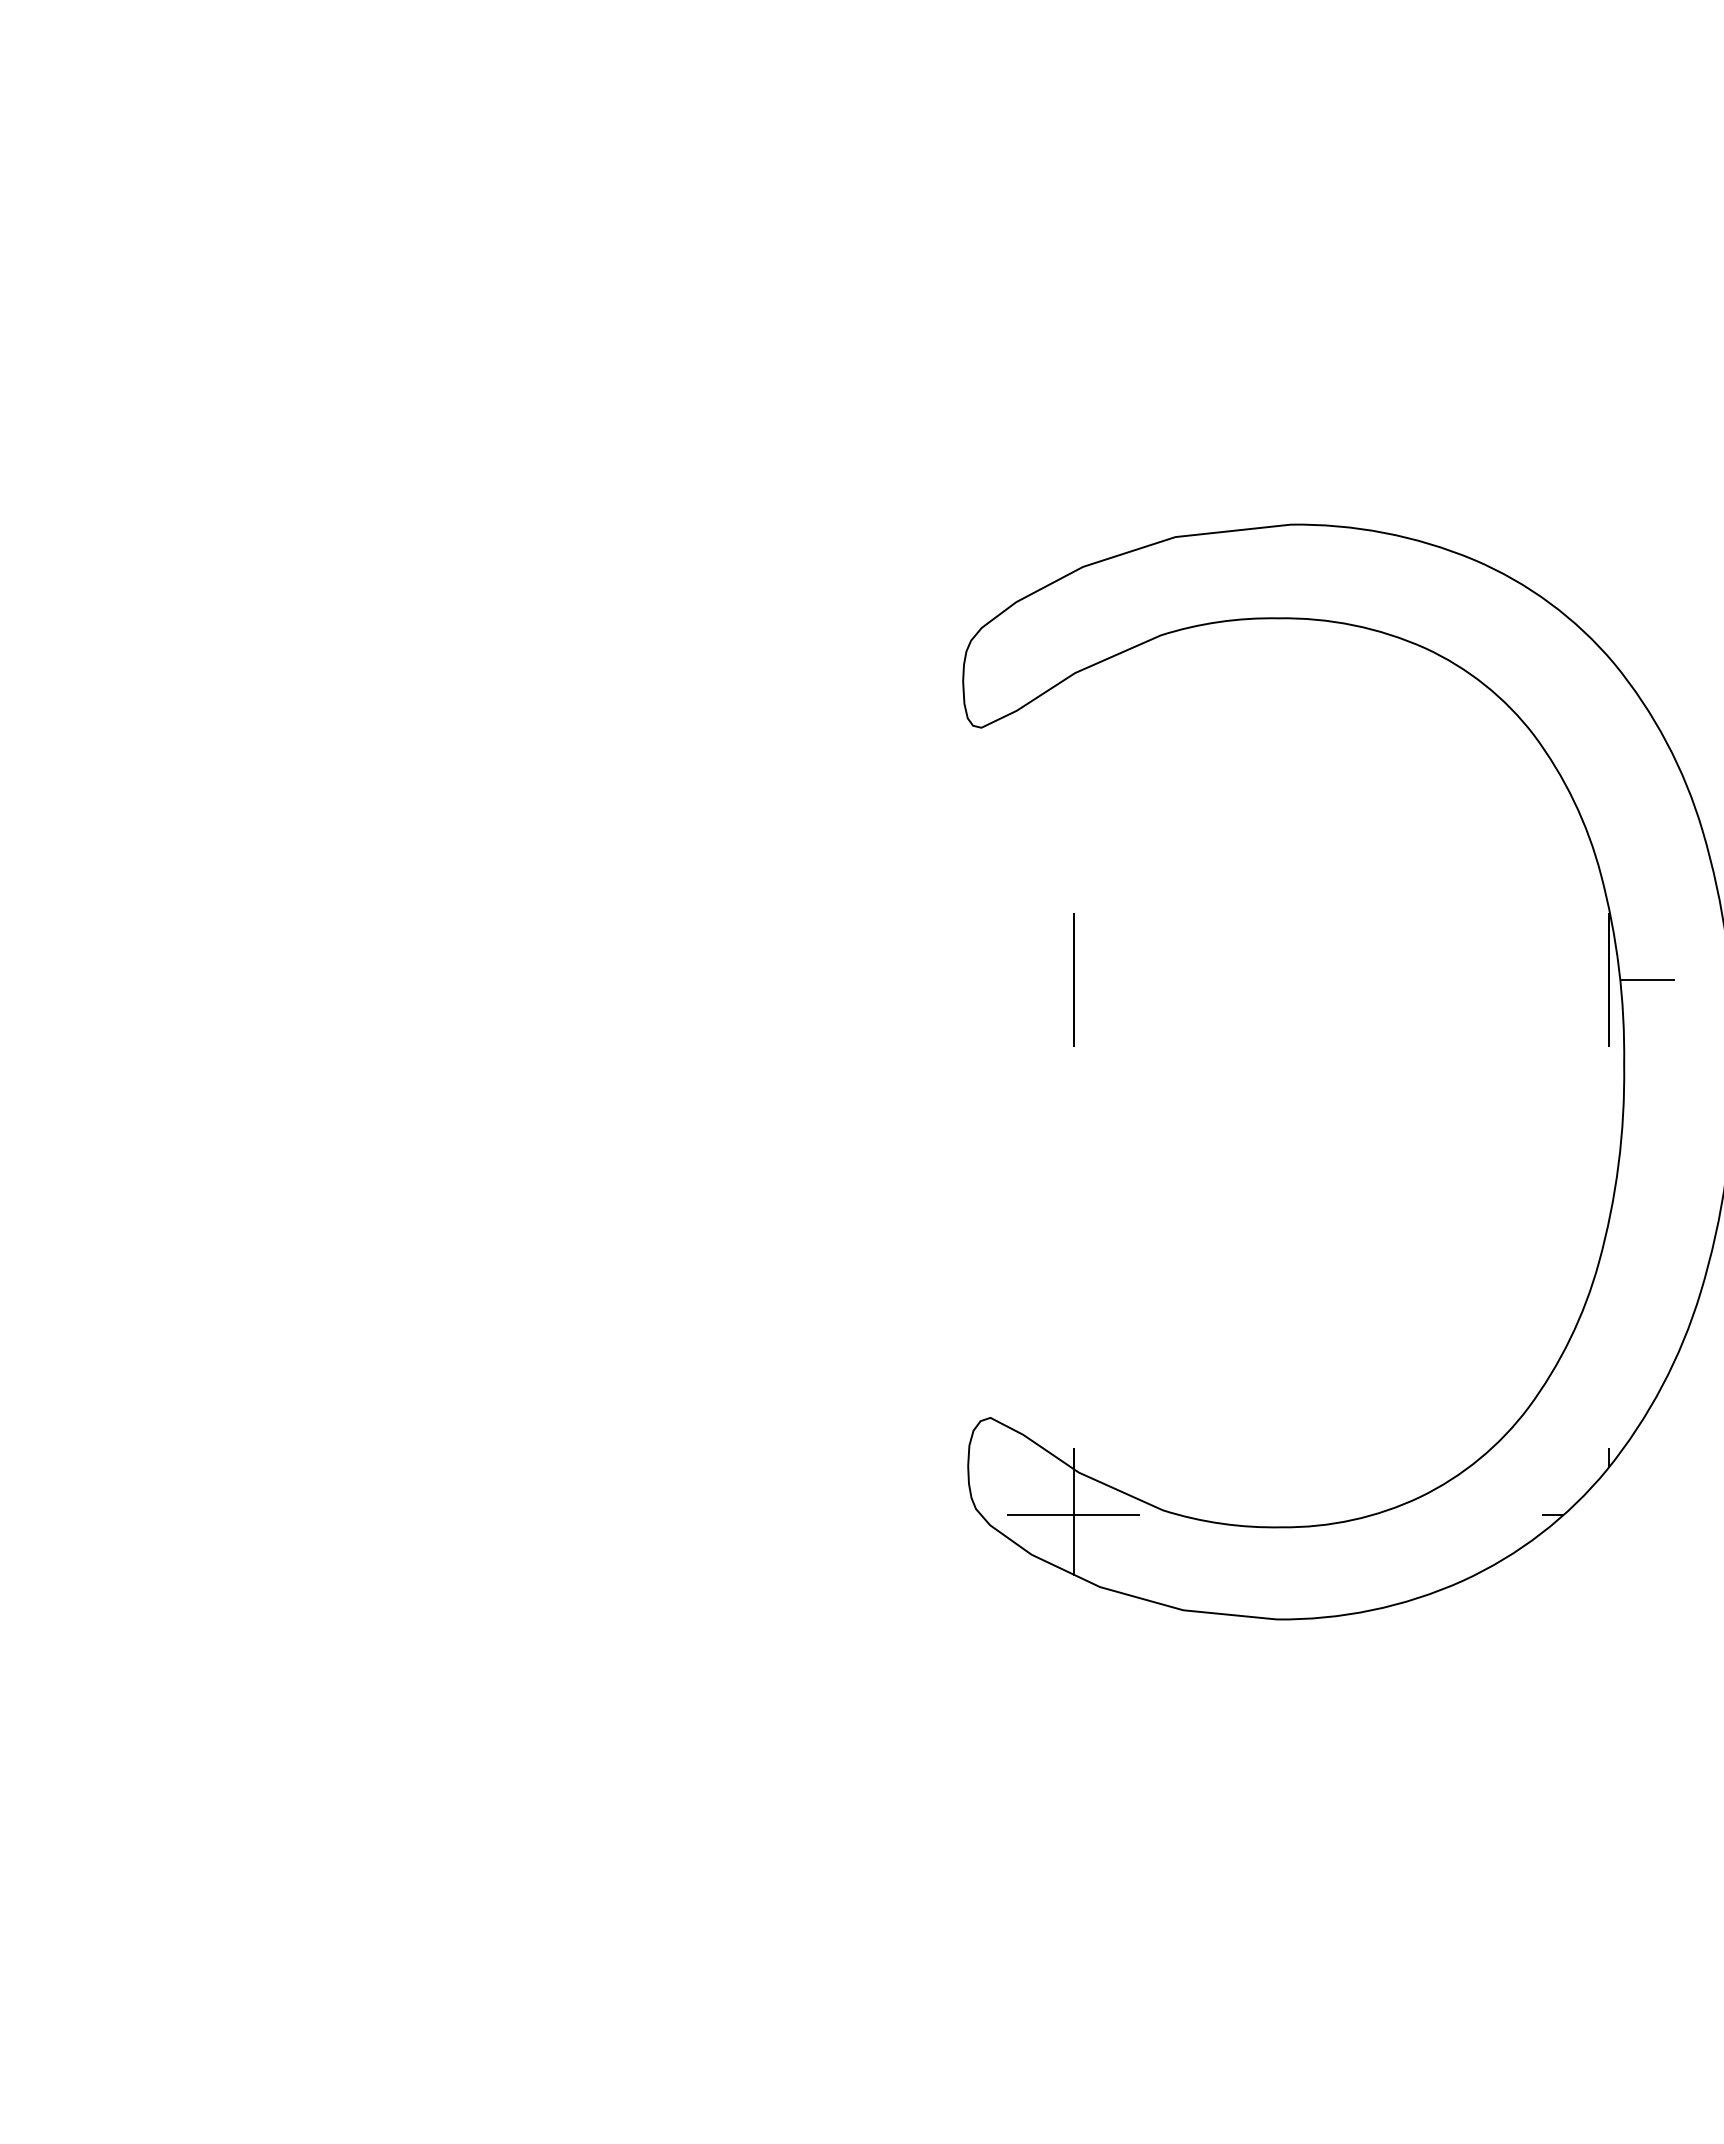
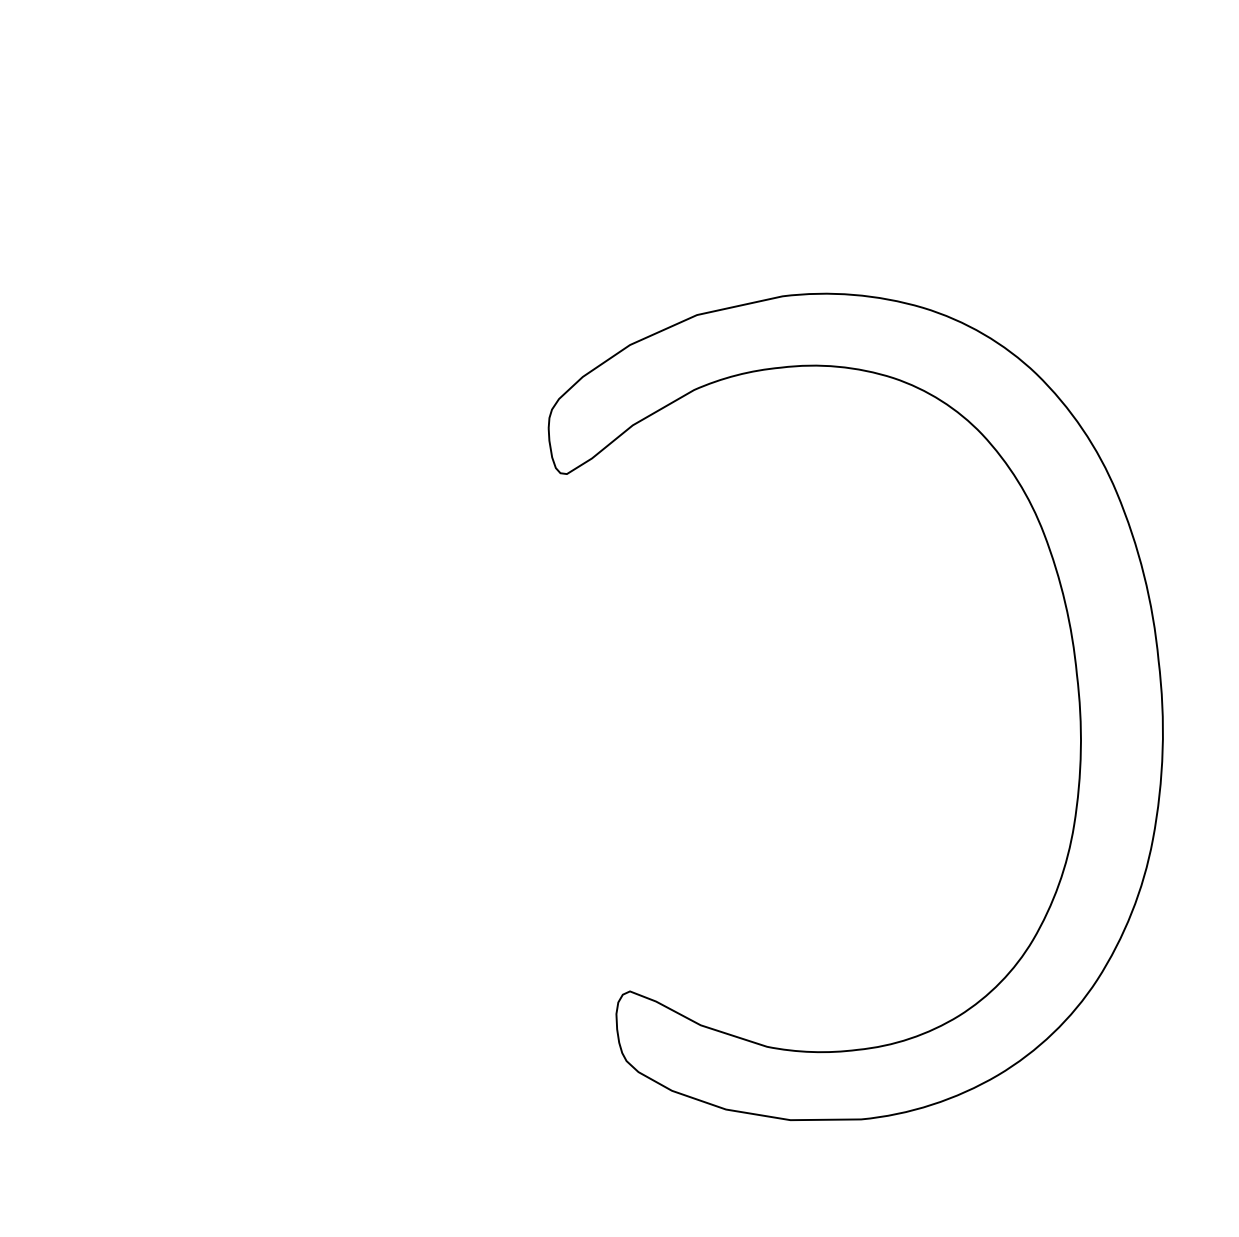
hatch: (1340, 1244) -> (878, 832), removed

